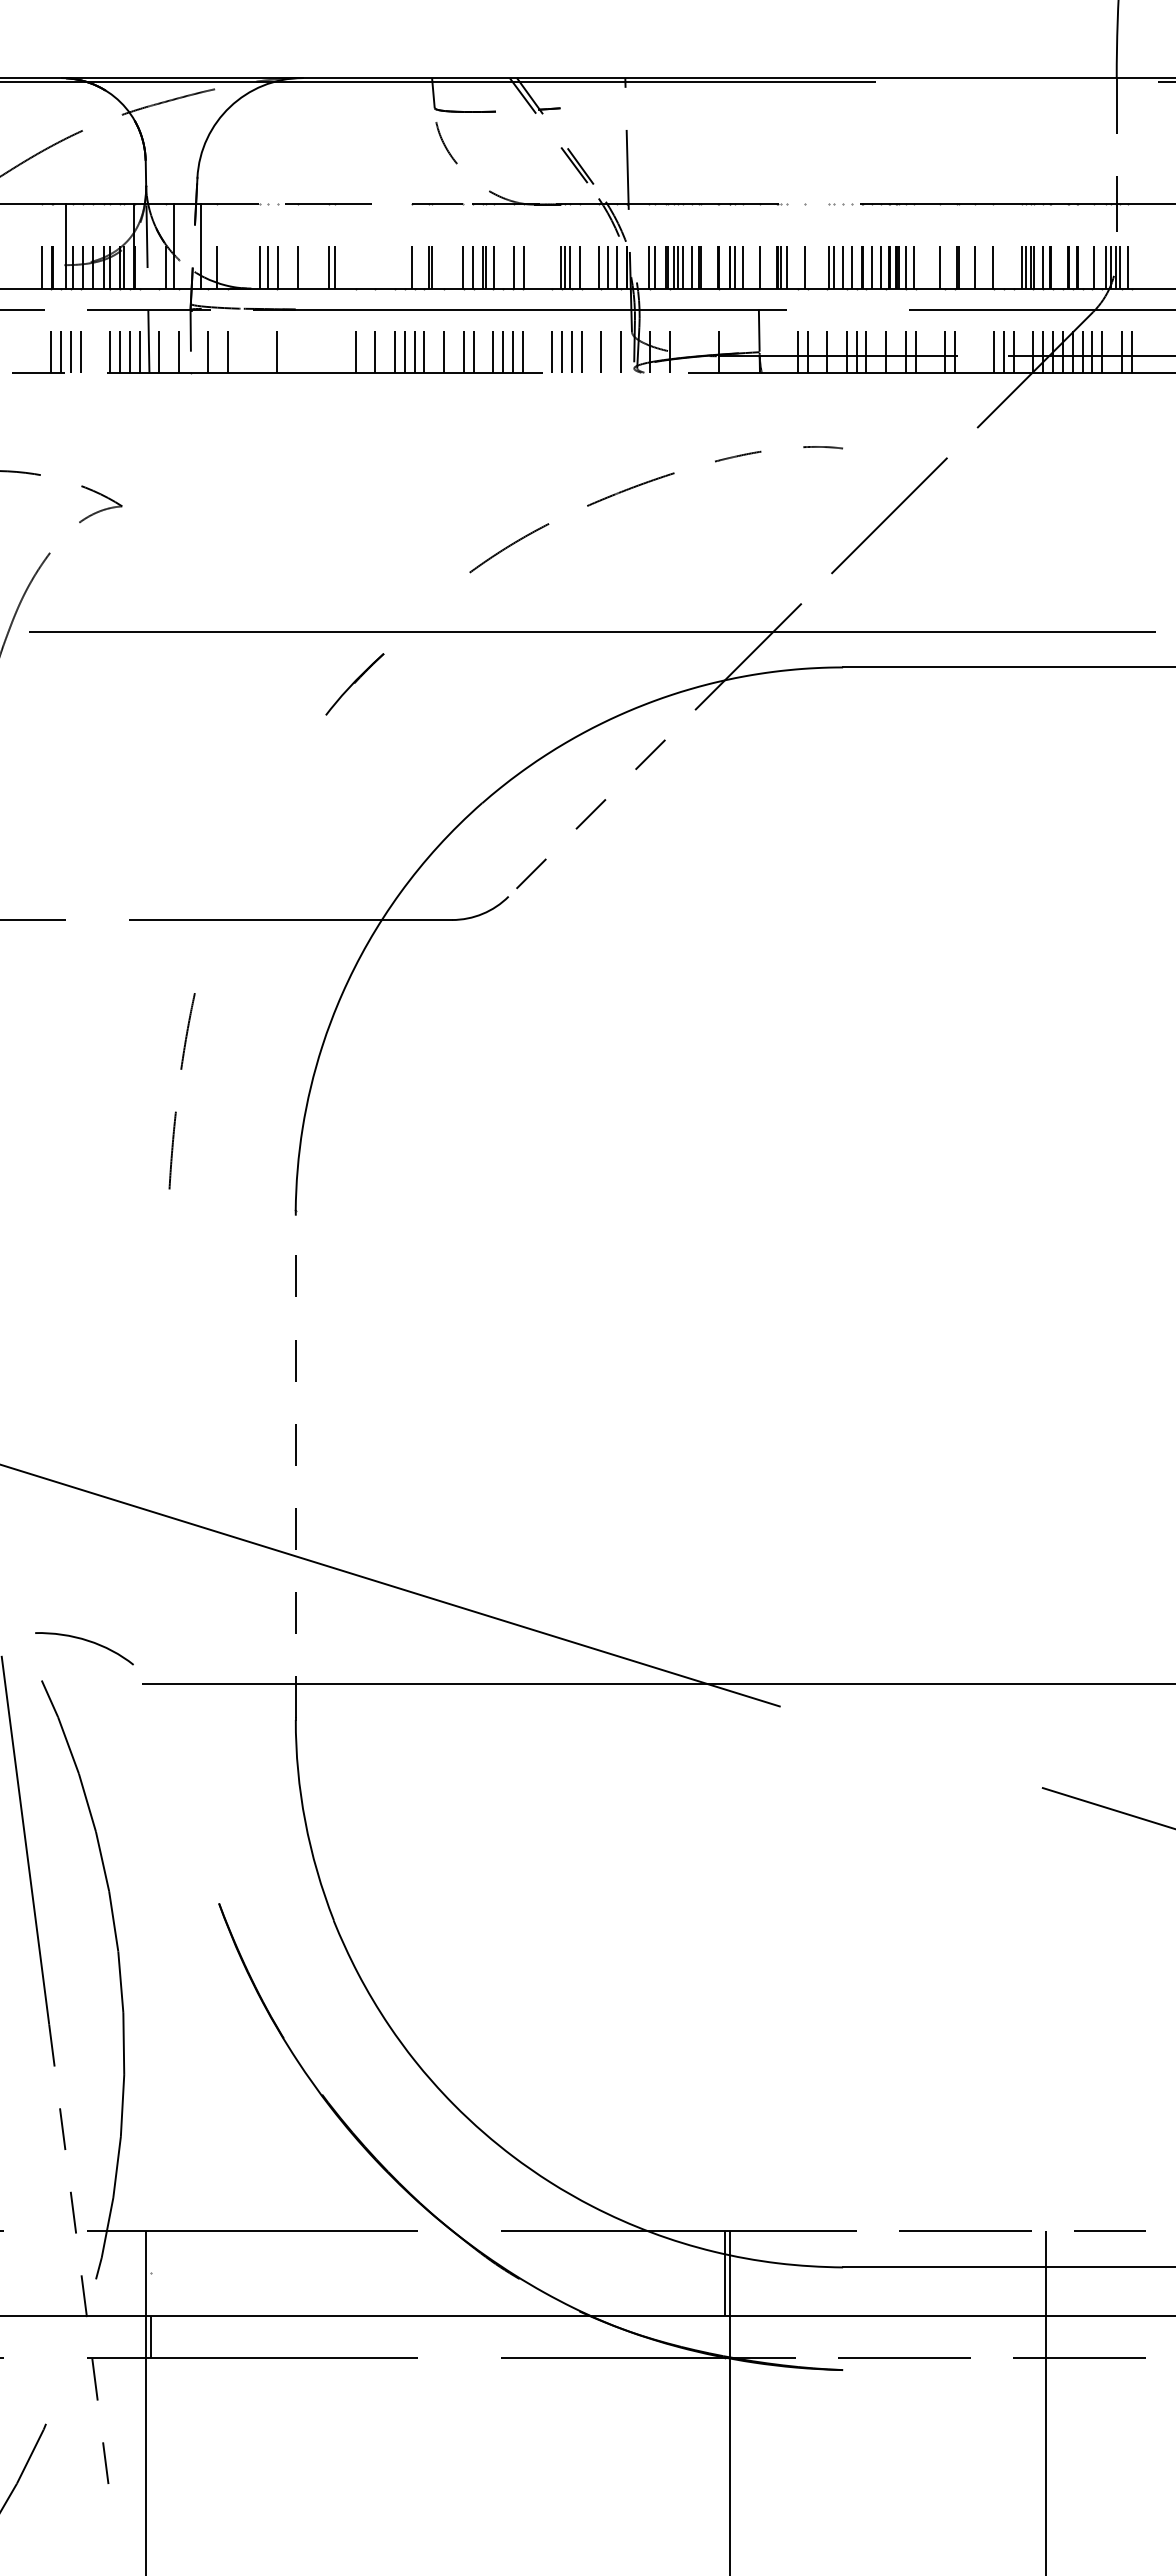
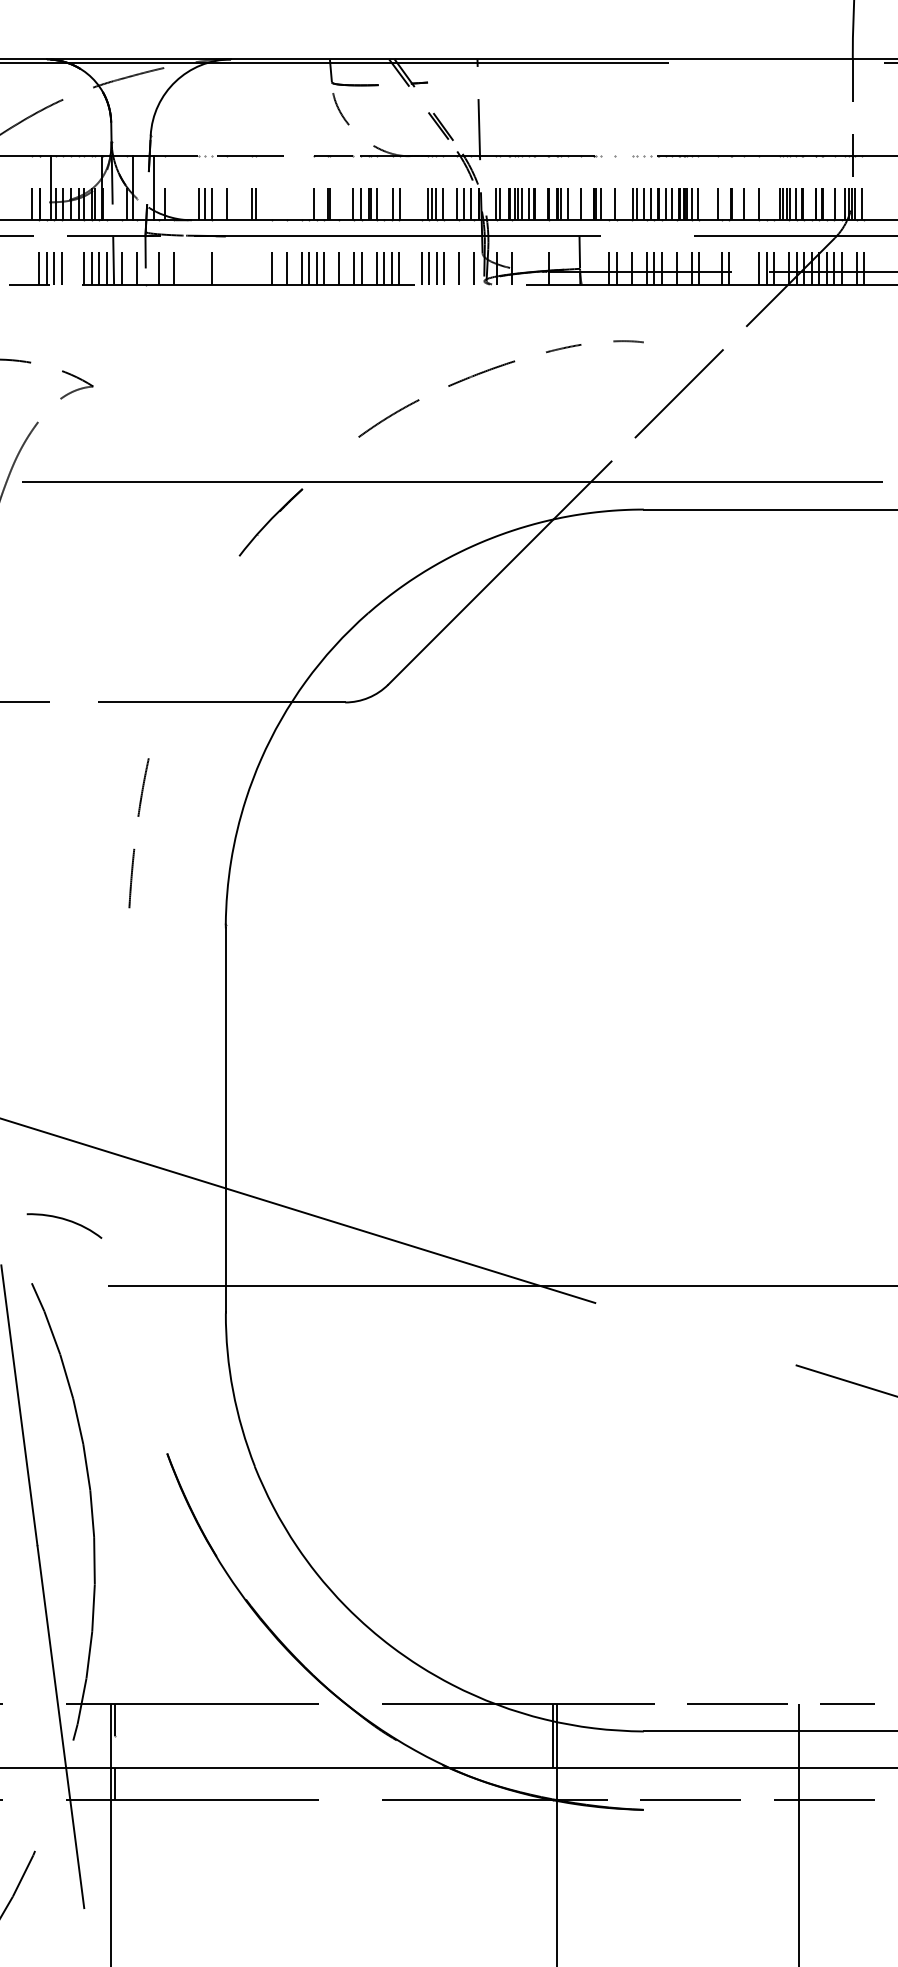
part: (354, 684) -> (270, 522), size x1.43
line: (616, 788) -> (470, 602), dashed -> solid
line: (295, 1466) -> (225, 1119), dashed -> solid
curve: (86, 1641) -> (66, 1220), moved
line: (151, 2252) -> (115, 1720), added
line: (79, 2261) -> (60, 1726), dashed -> solid

